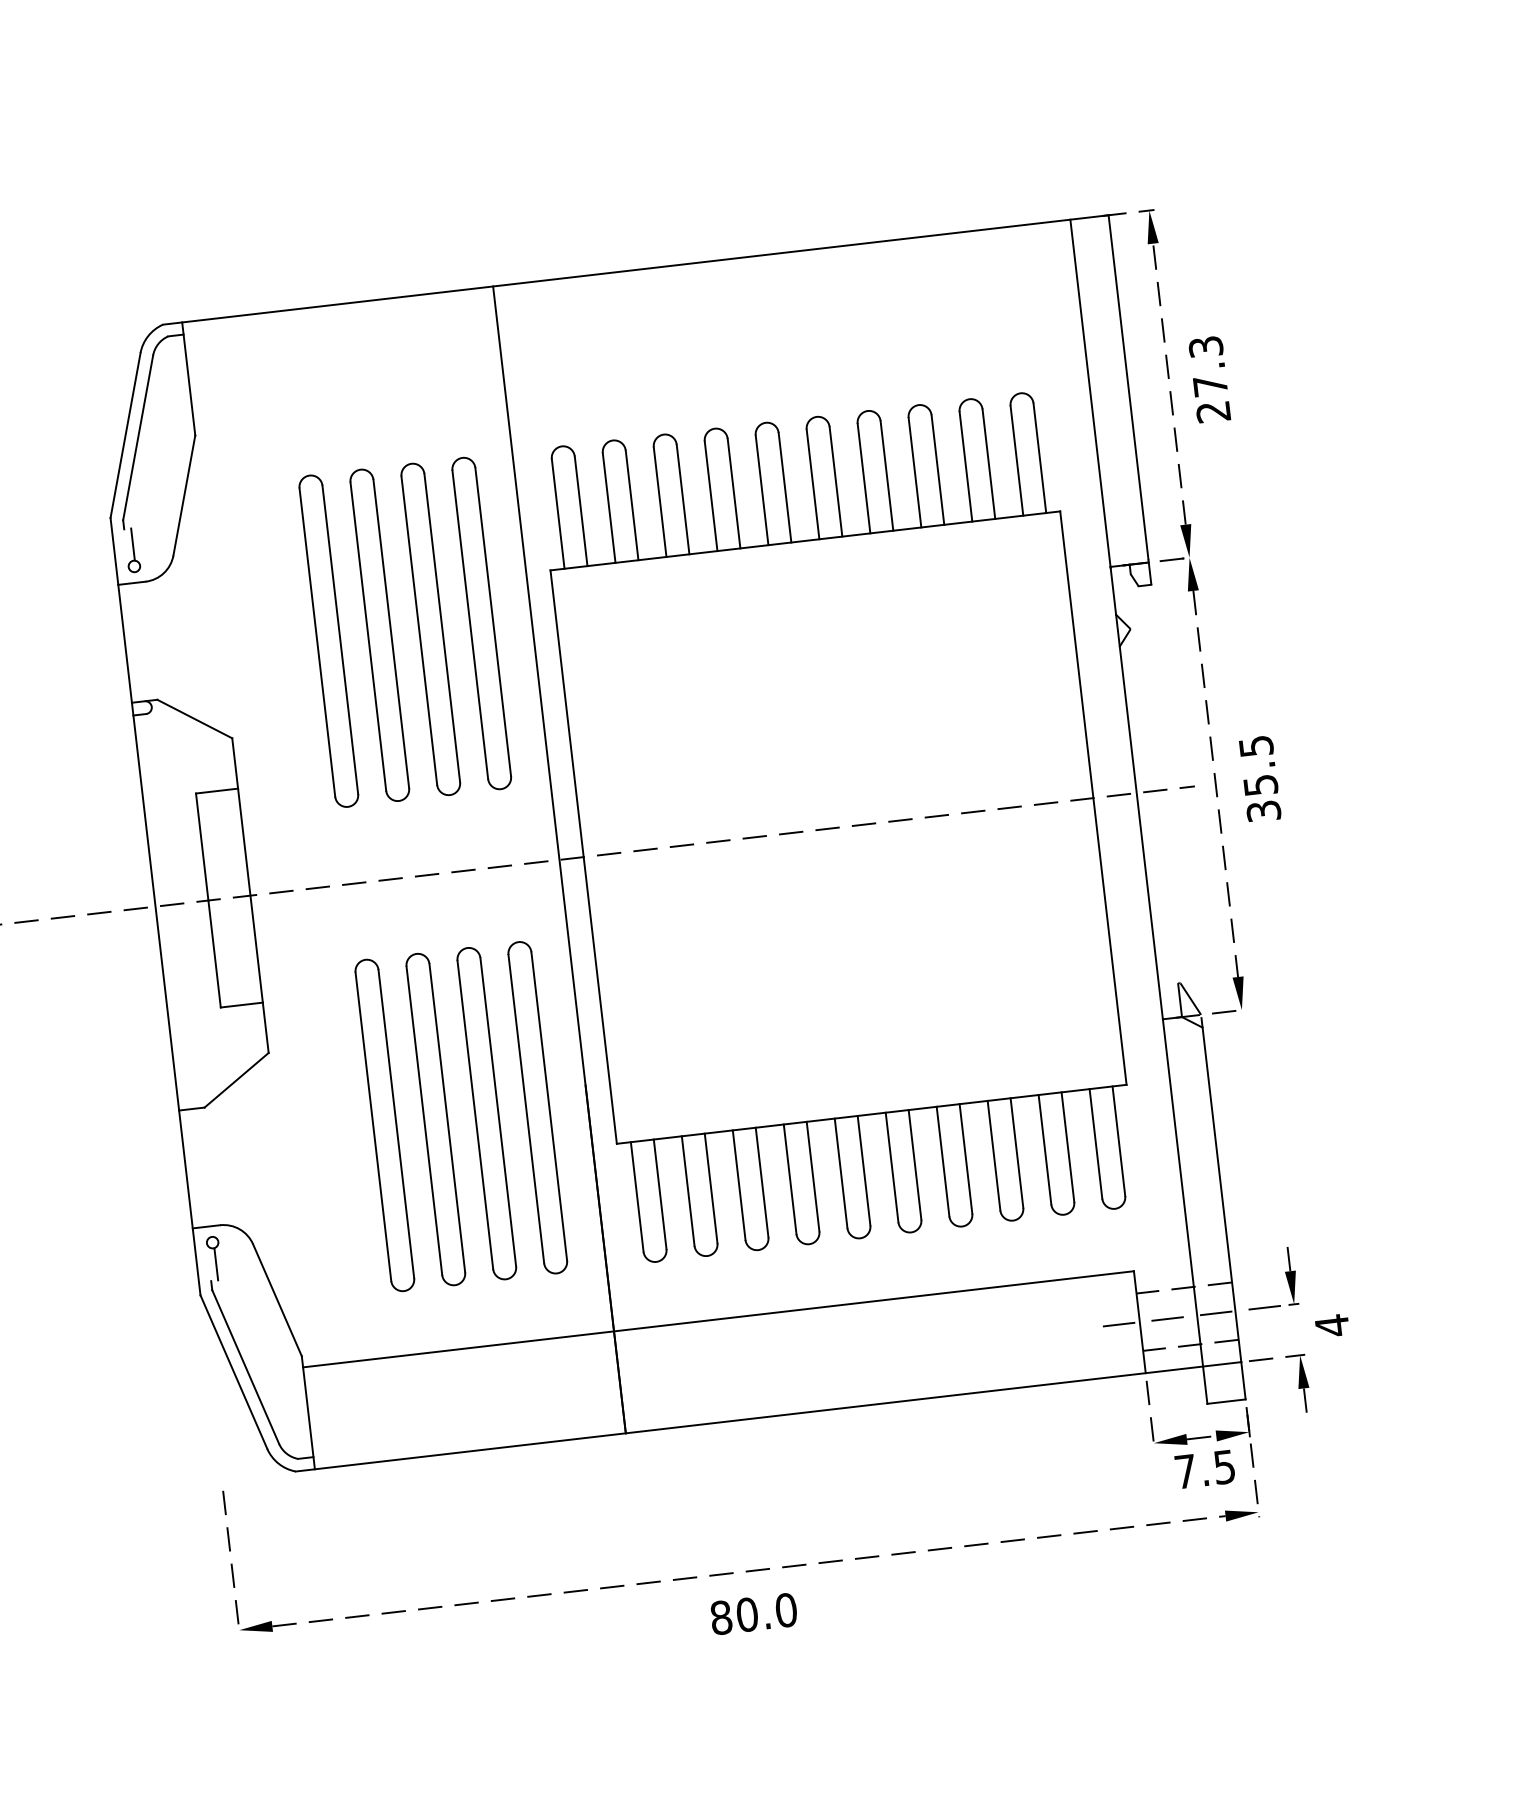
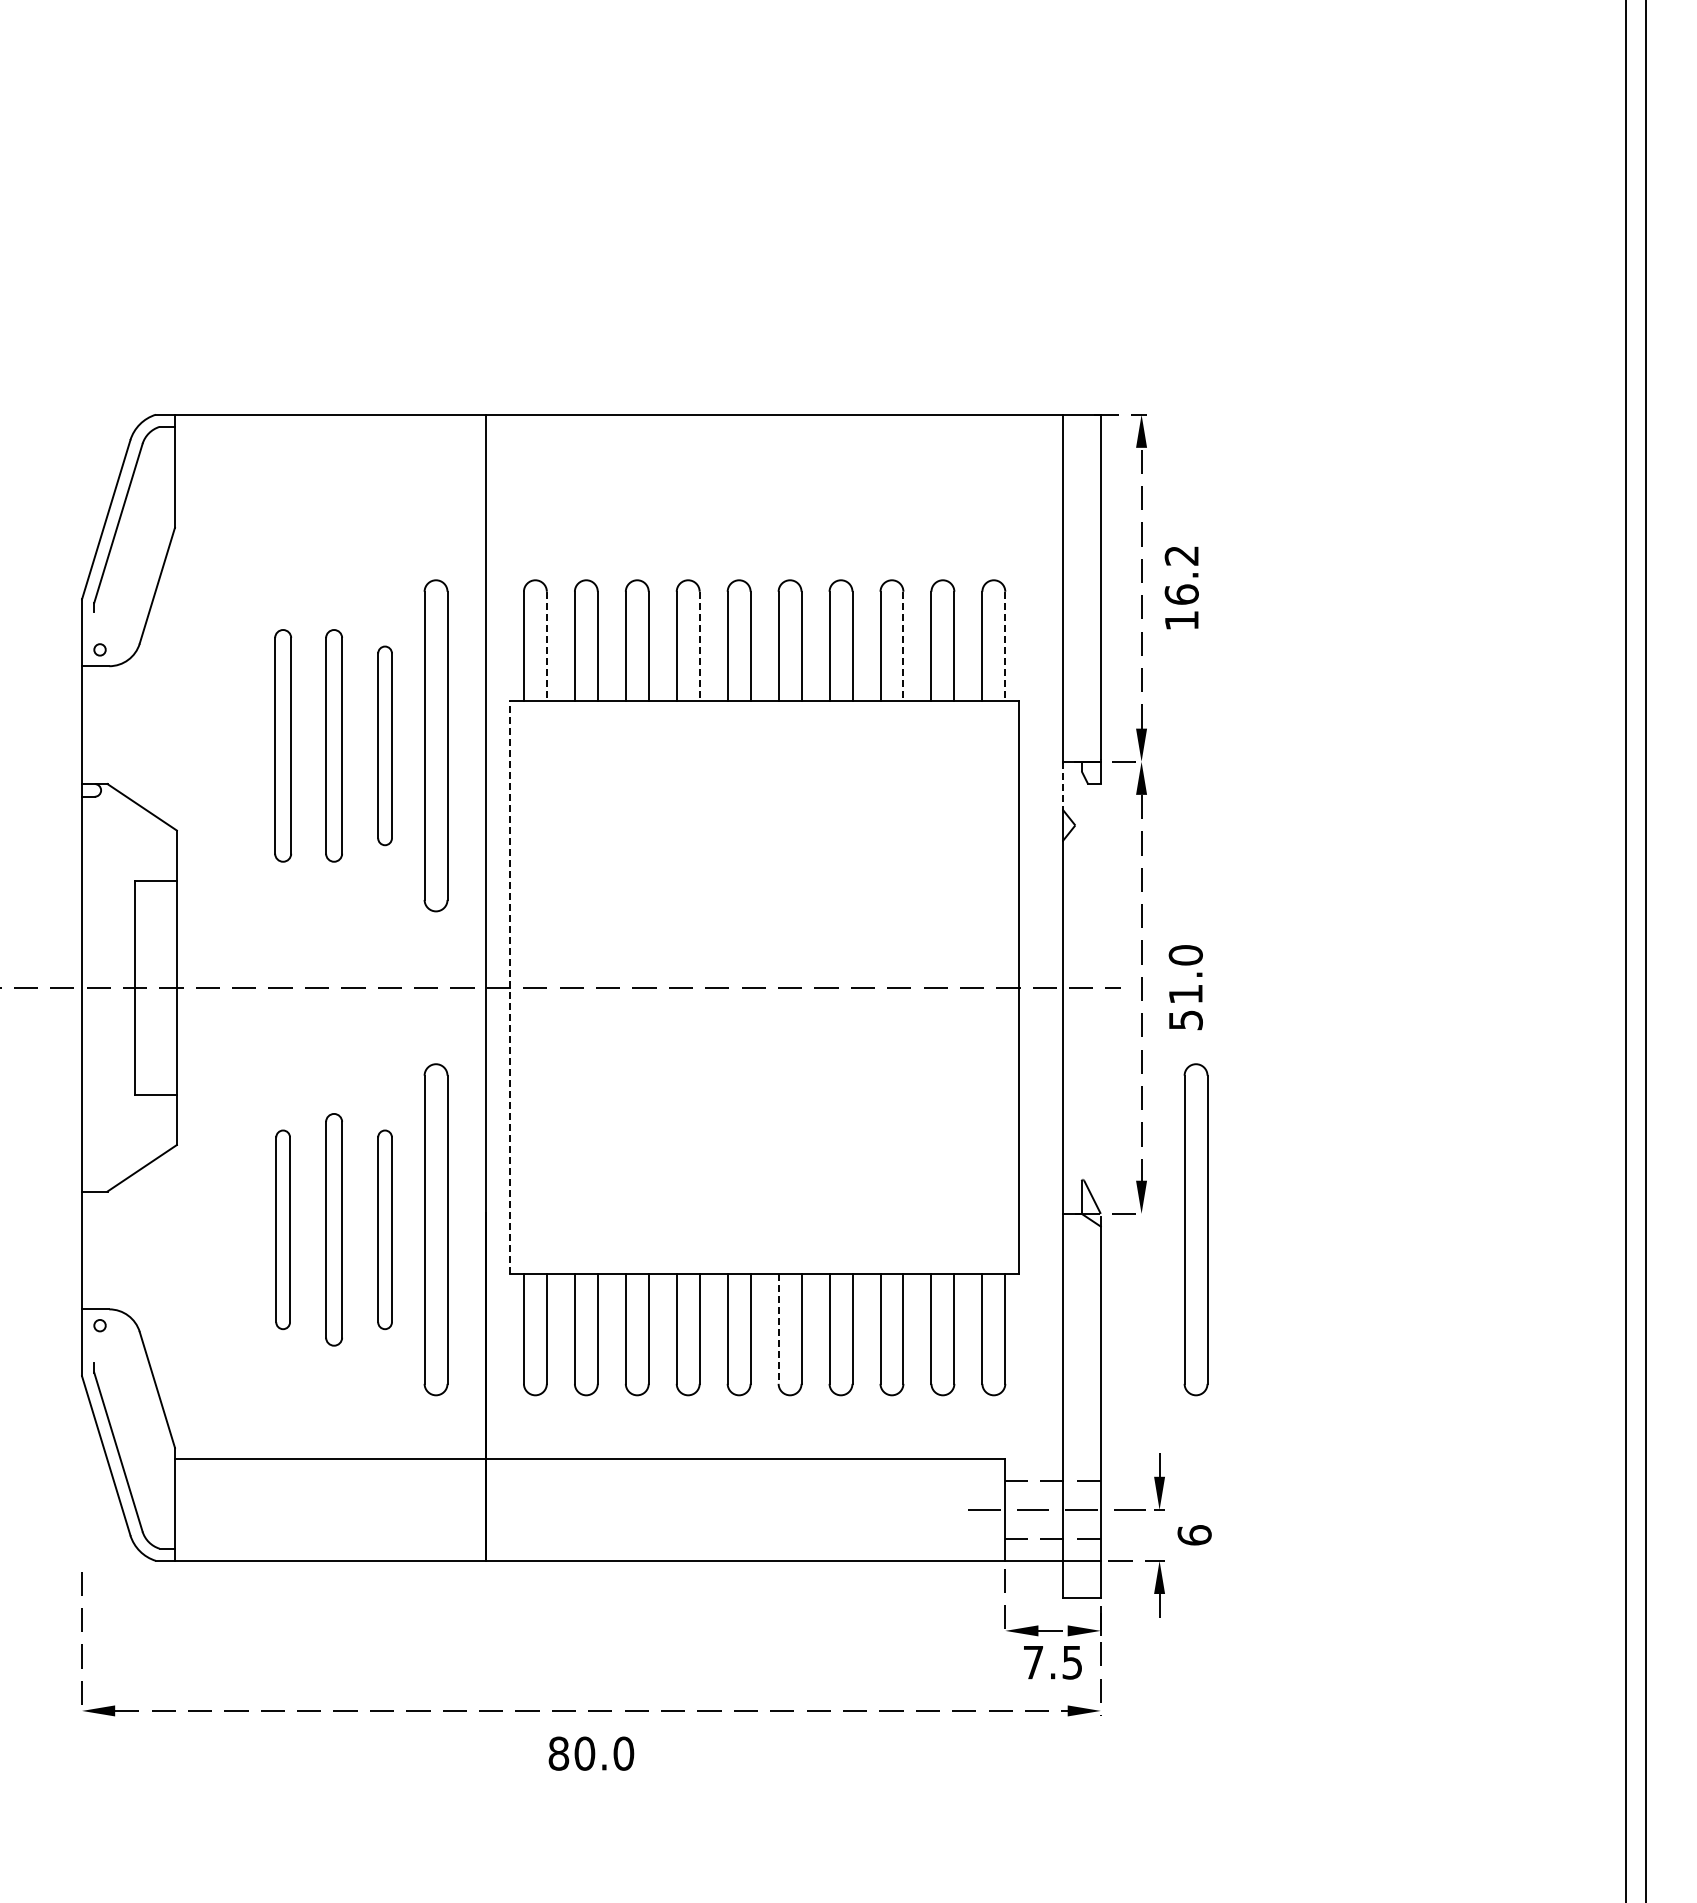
text: (1209, 379) -> (1181, 588), 27.3 -> 16.2
line: (1040, 458) -> (1005, 646), solid -> dashed
line: (937, 470) -> (903, 646), solid -> dashed
line: (733, 493) -> (699, 646), solid -> dashed
line: (580, 511) -> (546, 646), solid -> dashed
line: (133, 543) -> (101, 627), removed
line: (1113, 590) -> (1062, 785), solid -> dashed
part: (430, 629) -> (384, 745), size x0.6
part: (379, 635) -> (333, 745), size x0.7
part: (328, 640) -> (282, 745), size x0.7
text: (1259, 778) -> (1185, 987), 35.5 -> 51.0
line: (583, 856) -> (509, 987), solid -> dashed
part: (1297, 1019) -> (1195, 1229), added
part: (486, 1113) -> (384, 1229), size x0.6
part: (435, 1119) -> (333, 1229), size x0.7
part: (384, 1125) -> (282, 1229), size x0.6
line: (891, 1167) -> (778, 1329), solid -> dashed
line: (216, 1264) -> (101, 1347), removed
text: (1332, 1325) -> (1194, 1535), 4 -> 6

